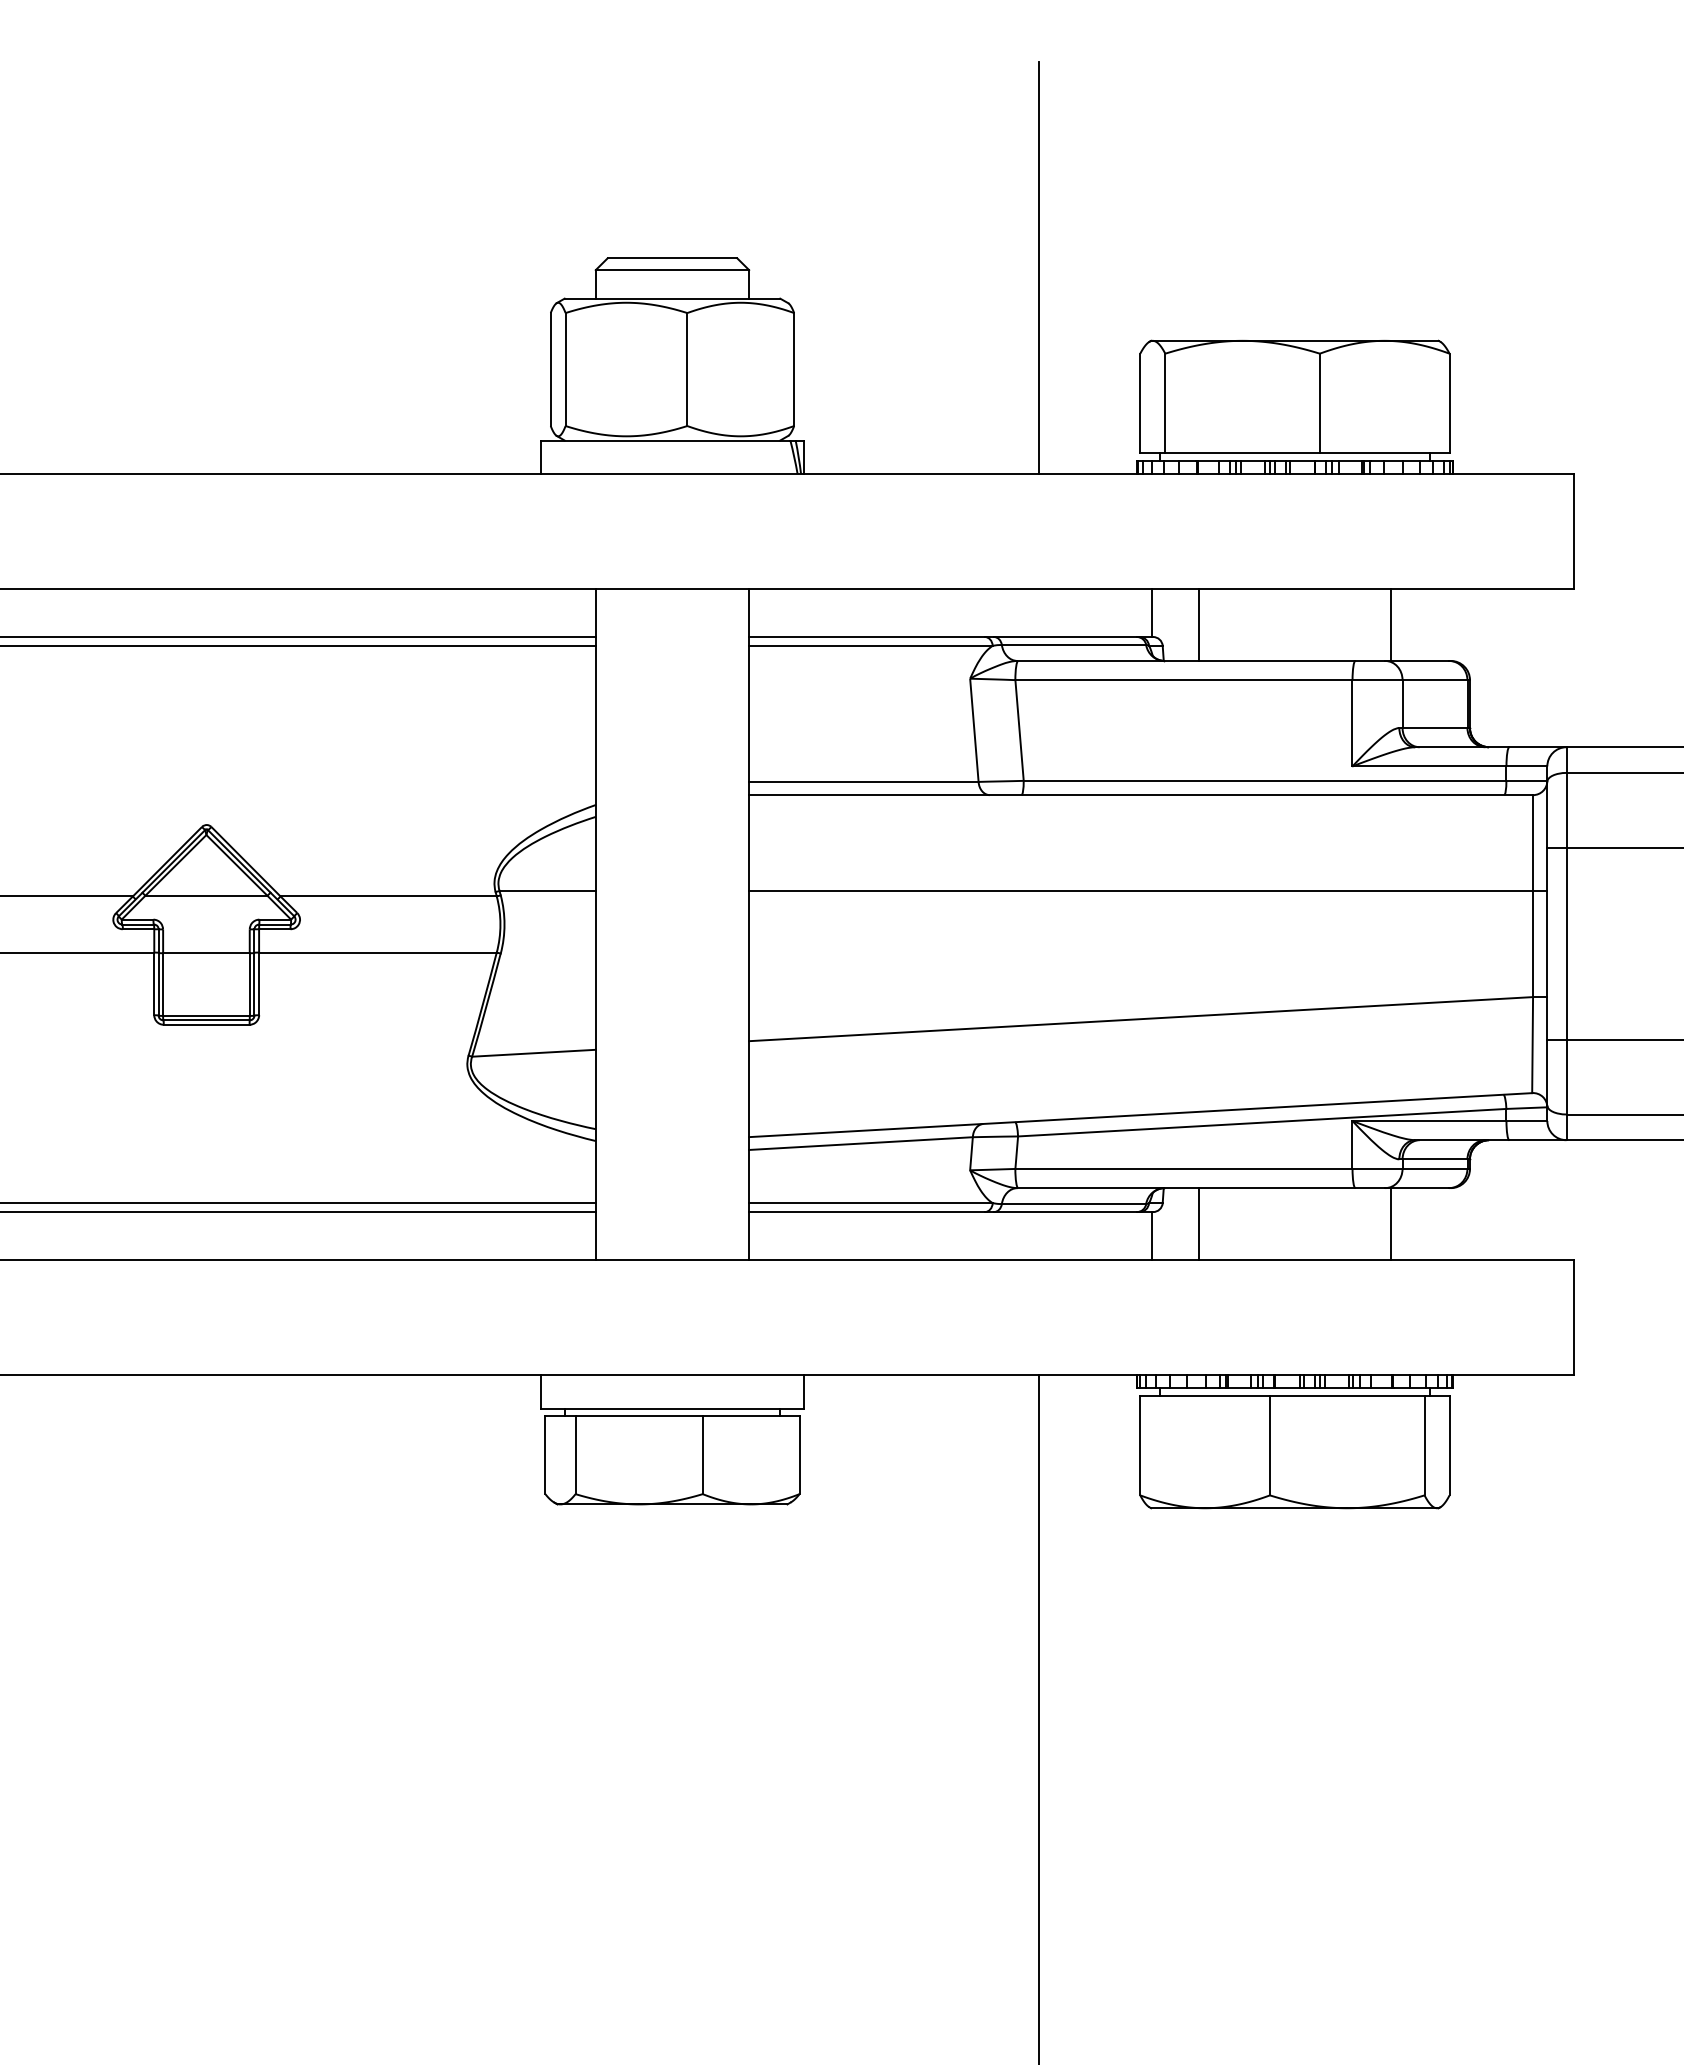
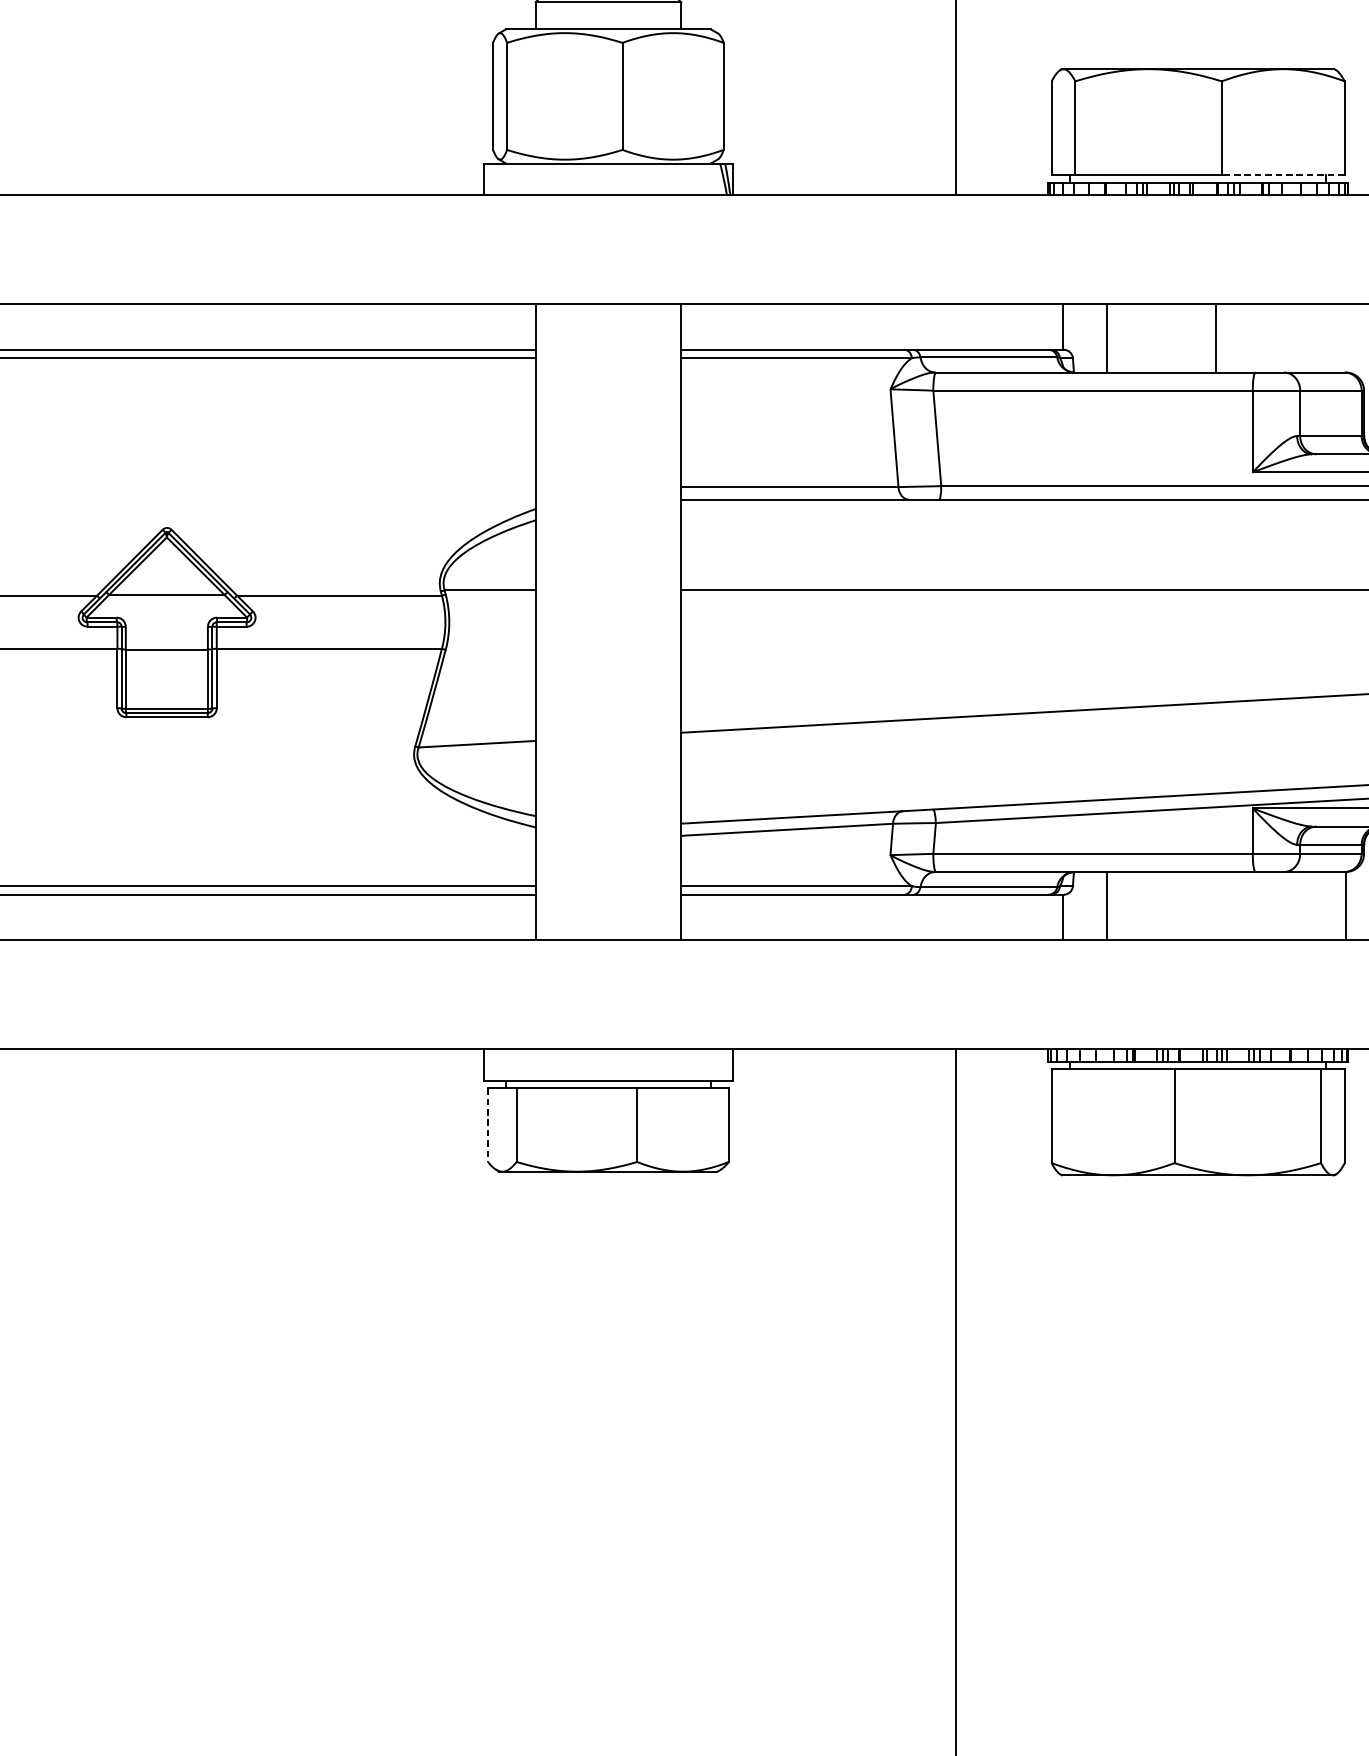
line: (1384, 452) -> (1283, 175), solid -> dashed
line: (1390, 624) -> (1215, 337), moved
line: (1390, 1224) -> (1345, 906), moved
line: (545, 1455) -> (488, 1125), solid -> dashed

